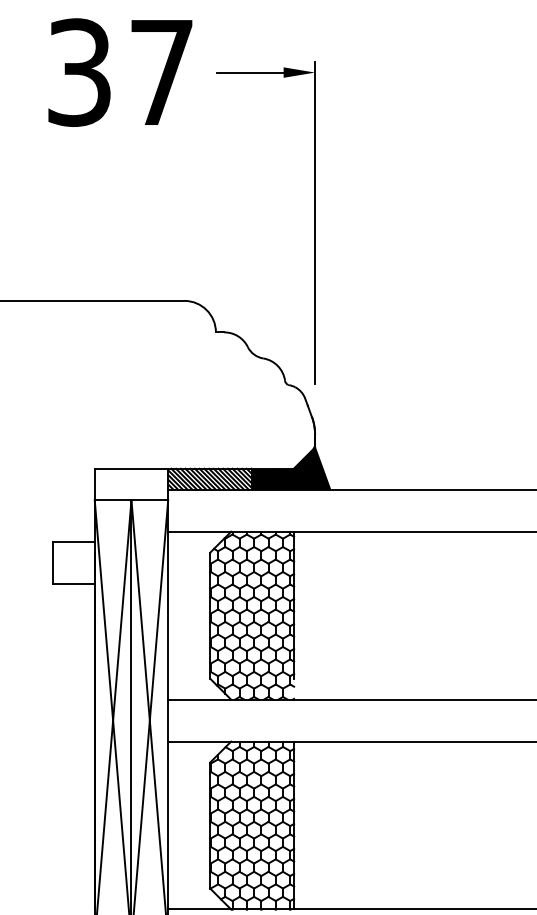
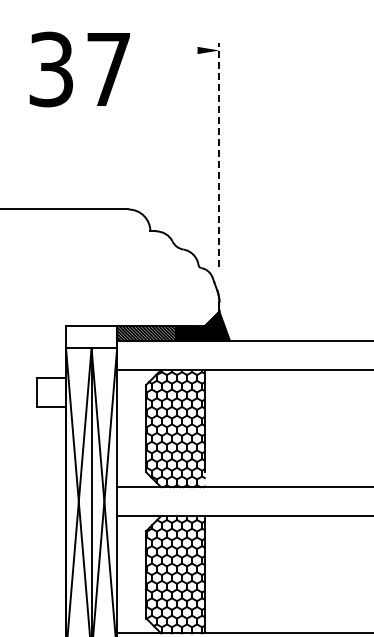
text: (119, 72) -> (79, 69), moved
line: (250, 72) -> (174, 50), removed
line: (315, 221) -> (219, 154), solid -> dashed

